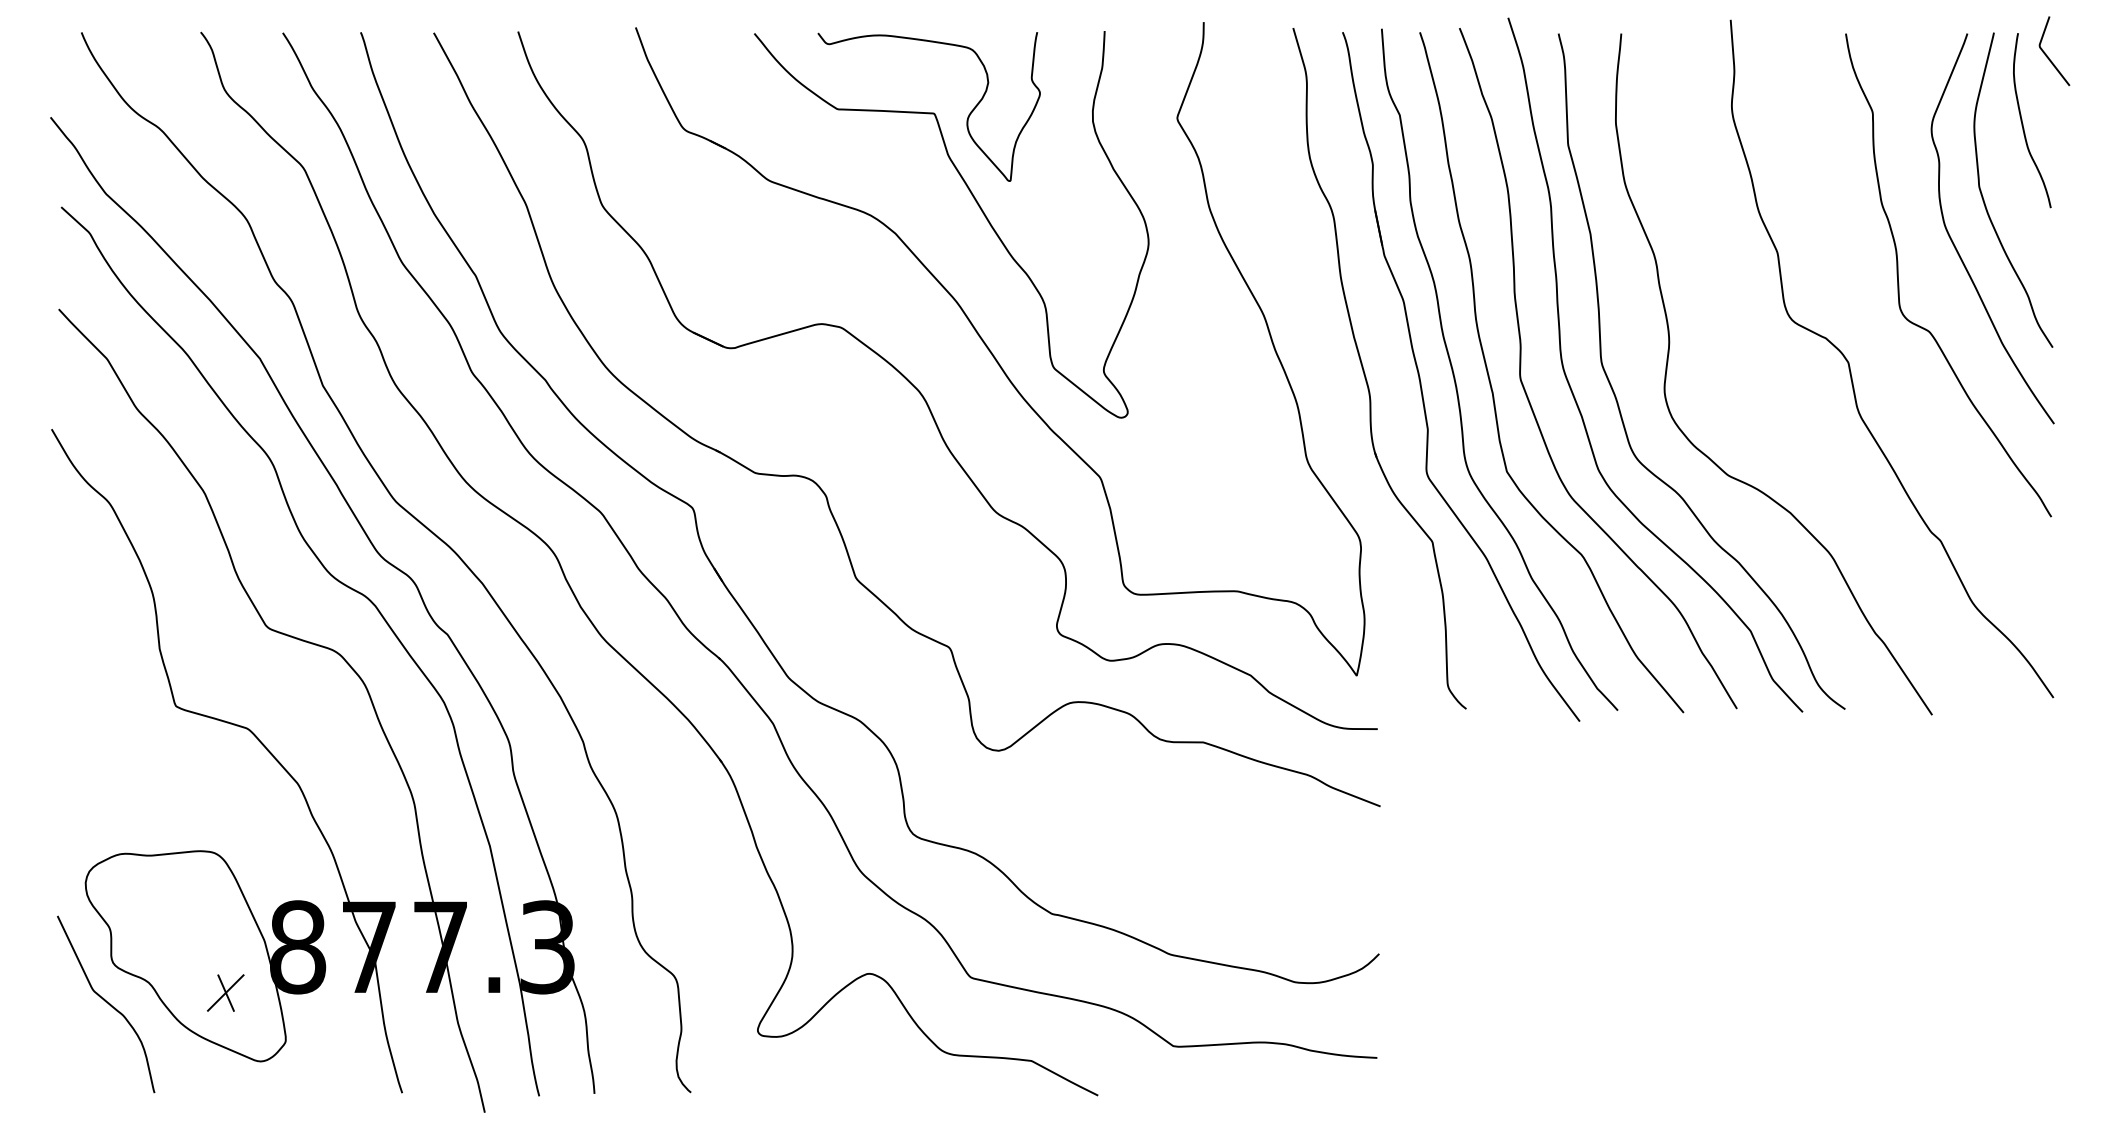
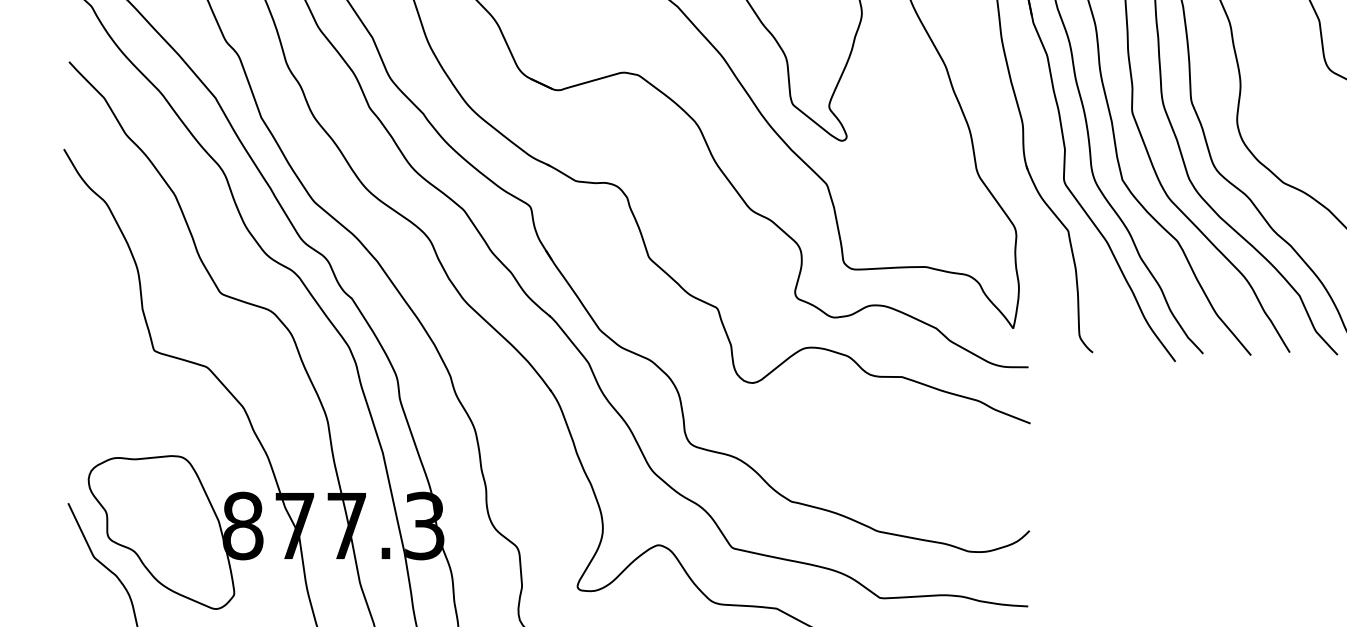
part: (225, 992) -> (190, 558), removed

